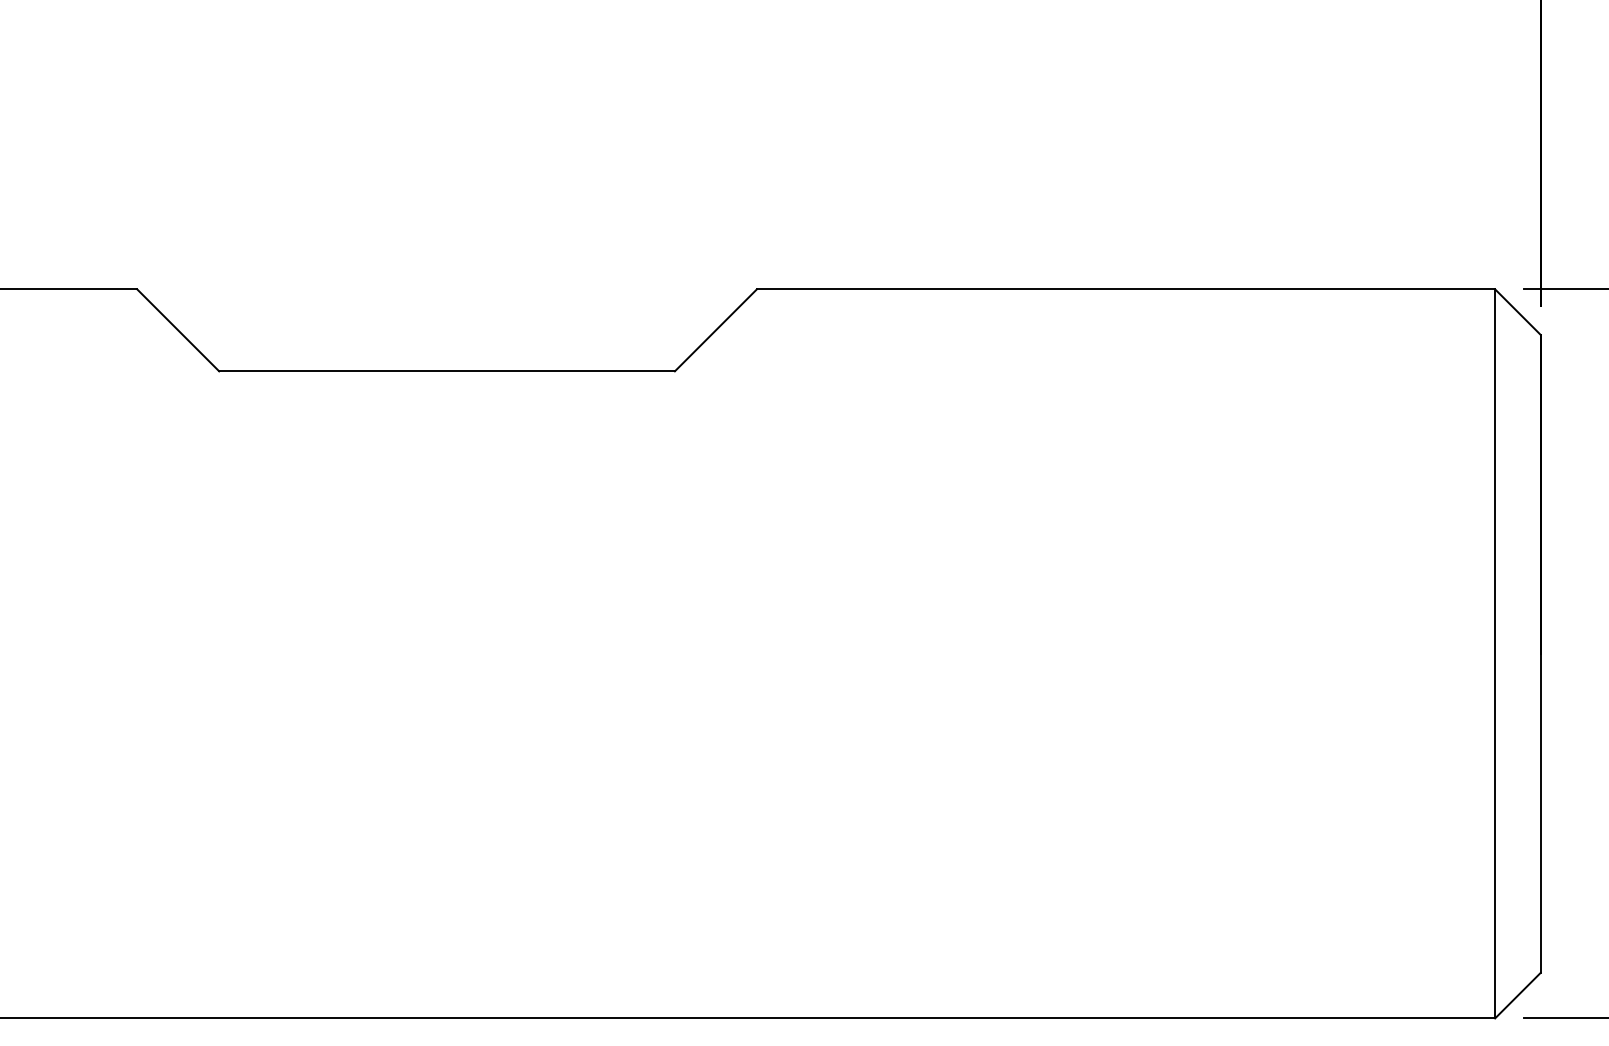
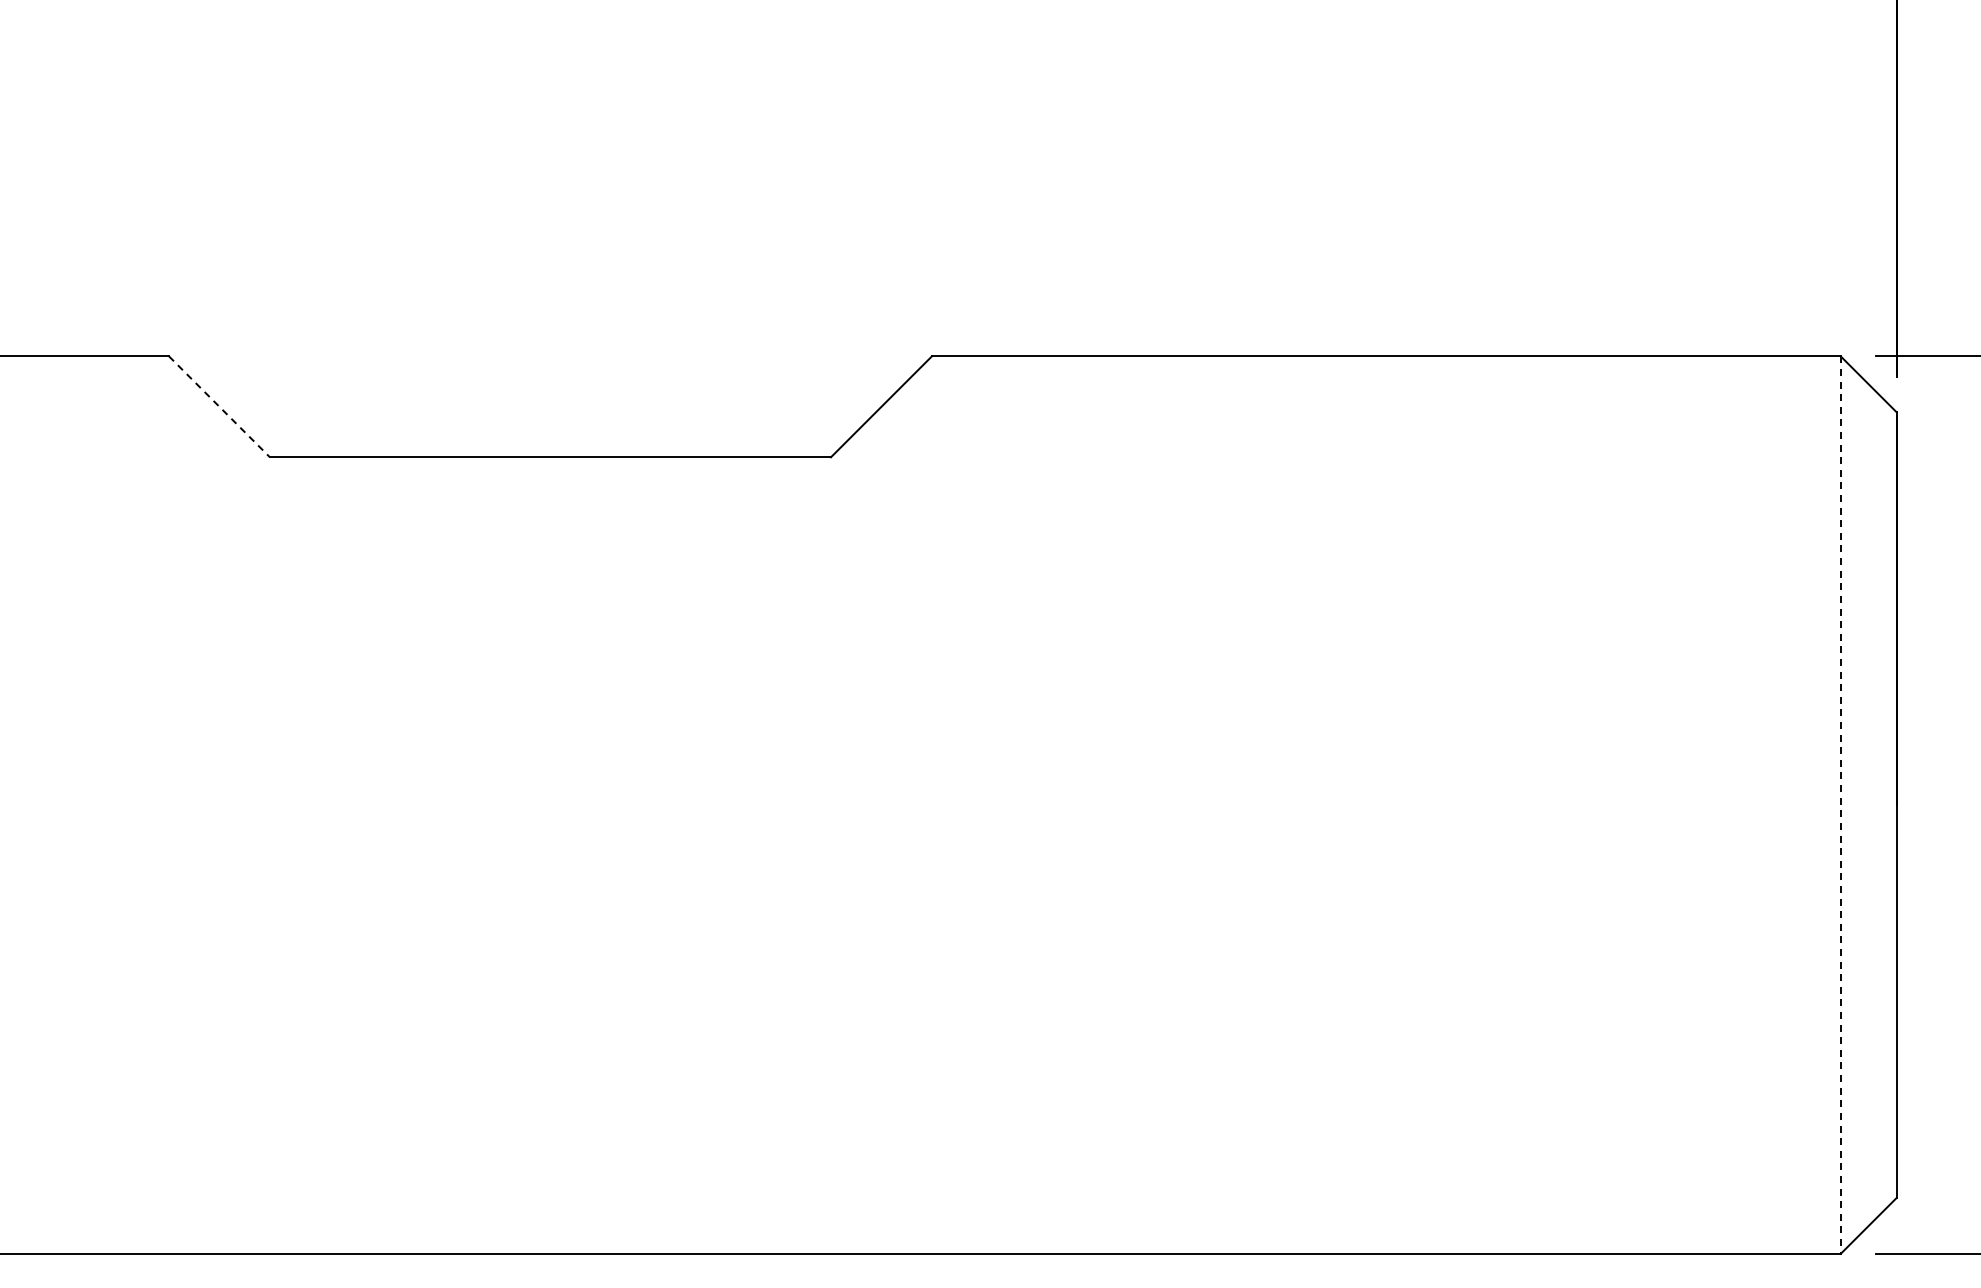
line: (178, 330) -> (219, 407), solid -> dashed
line: (1494, 654) -> (1840, 805), solid -> dashed

